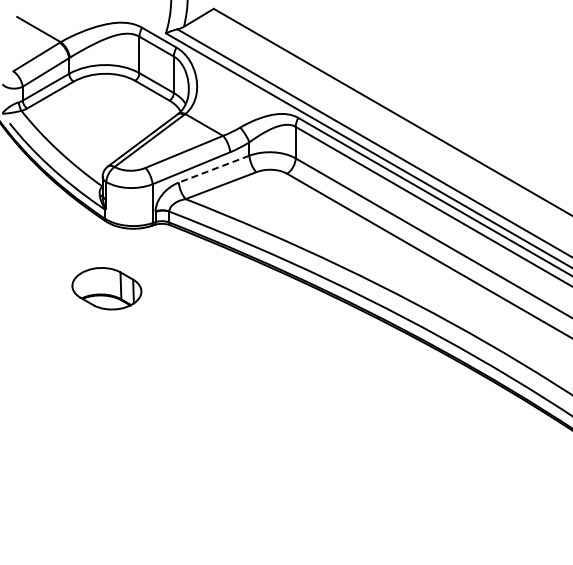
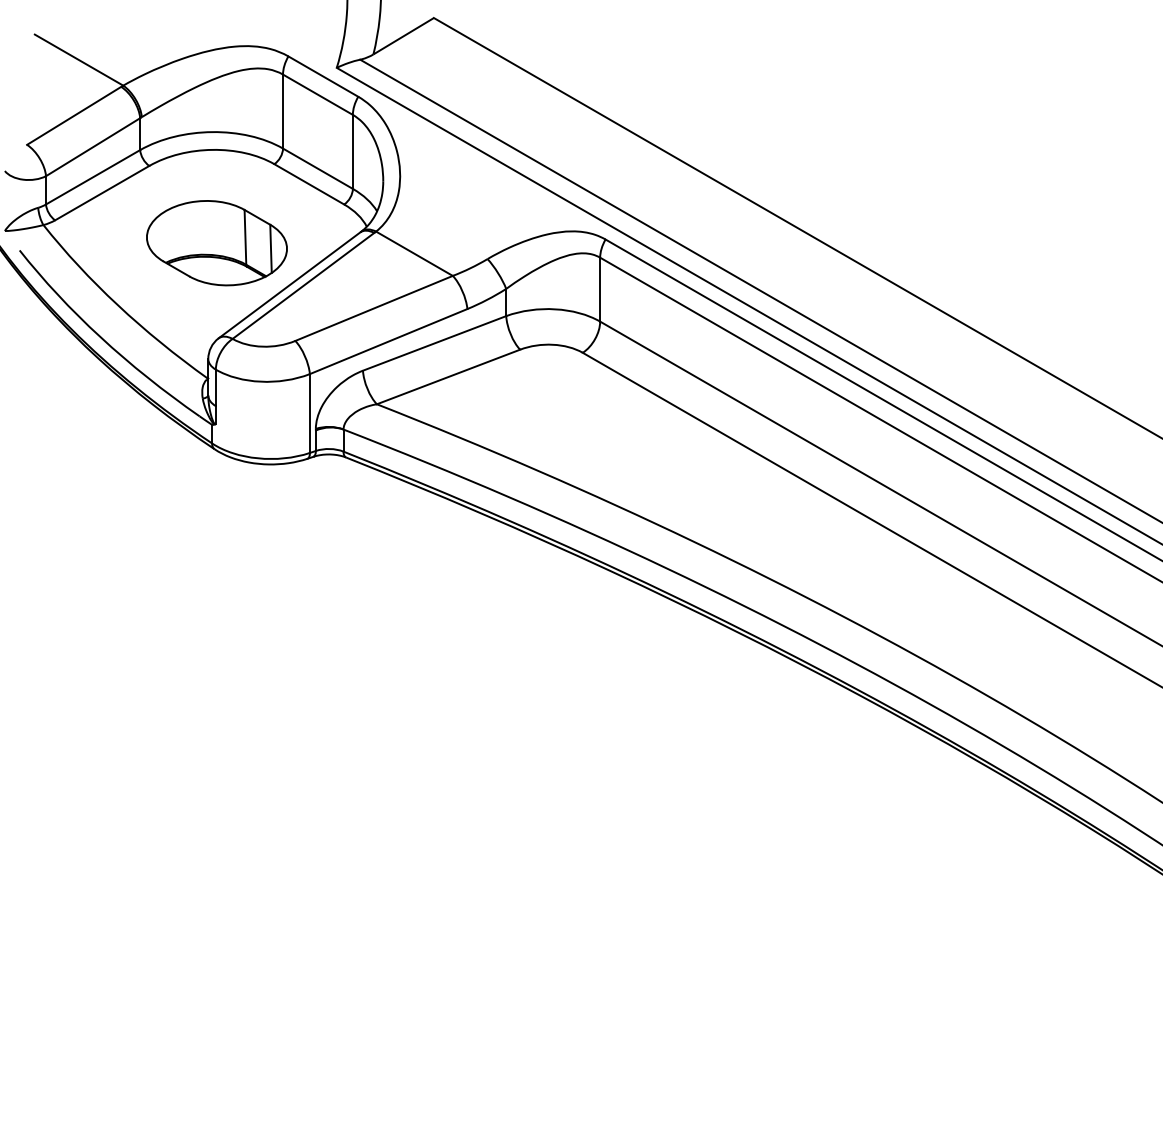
line: (214, 169) -> (435, 344), dashed -> solid
part: (106, 288) -> (216, 242), moved

